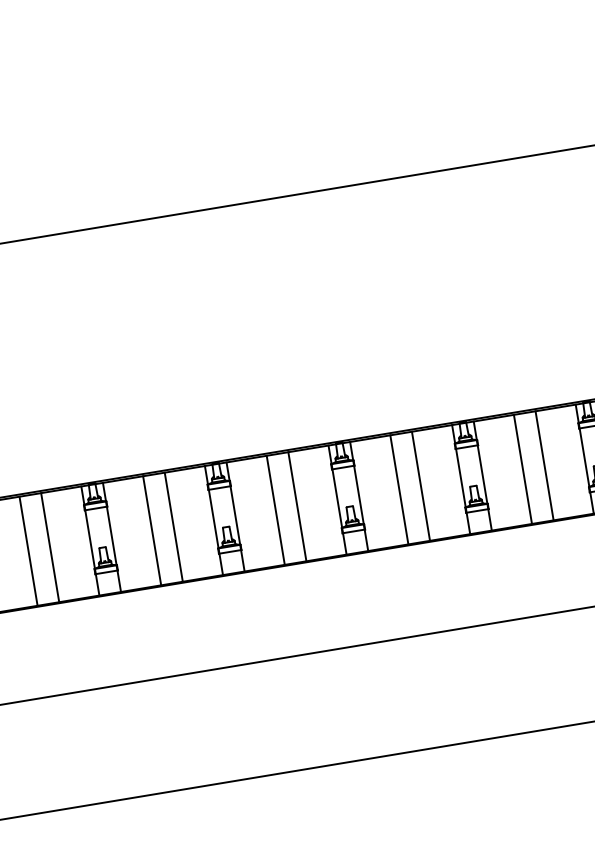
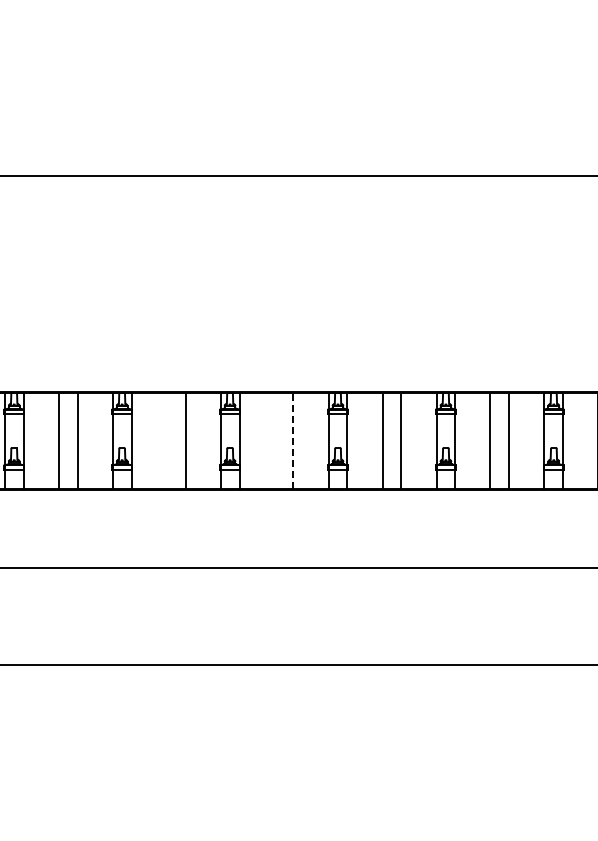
line: (297, 507) -> (293, 441), solid -> dashed
line: (275, 509) -> (274, 440), removed
line: (151, 530) -> (166, 440), removed

